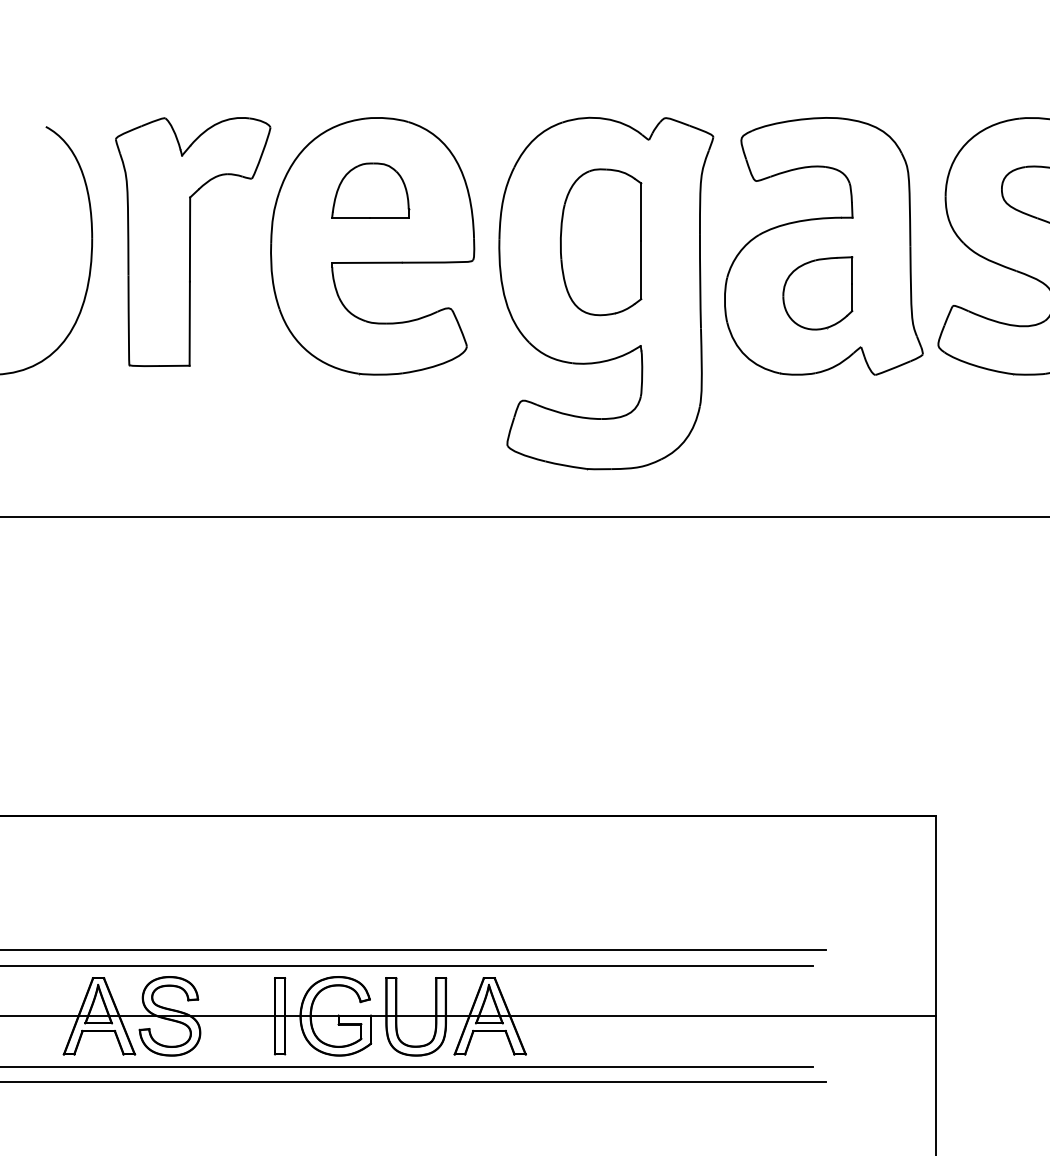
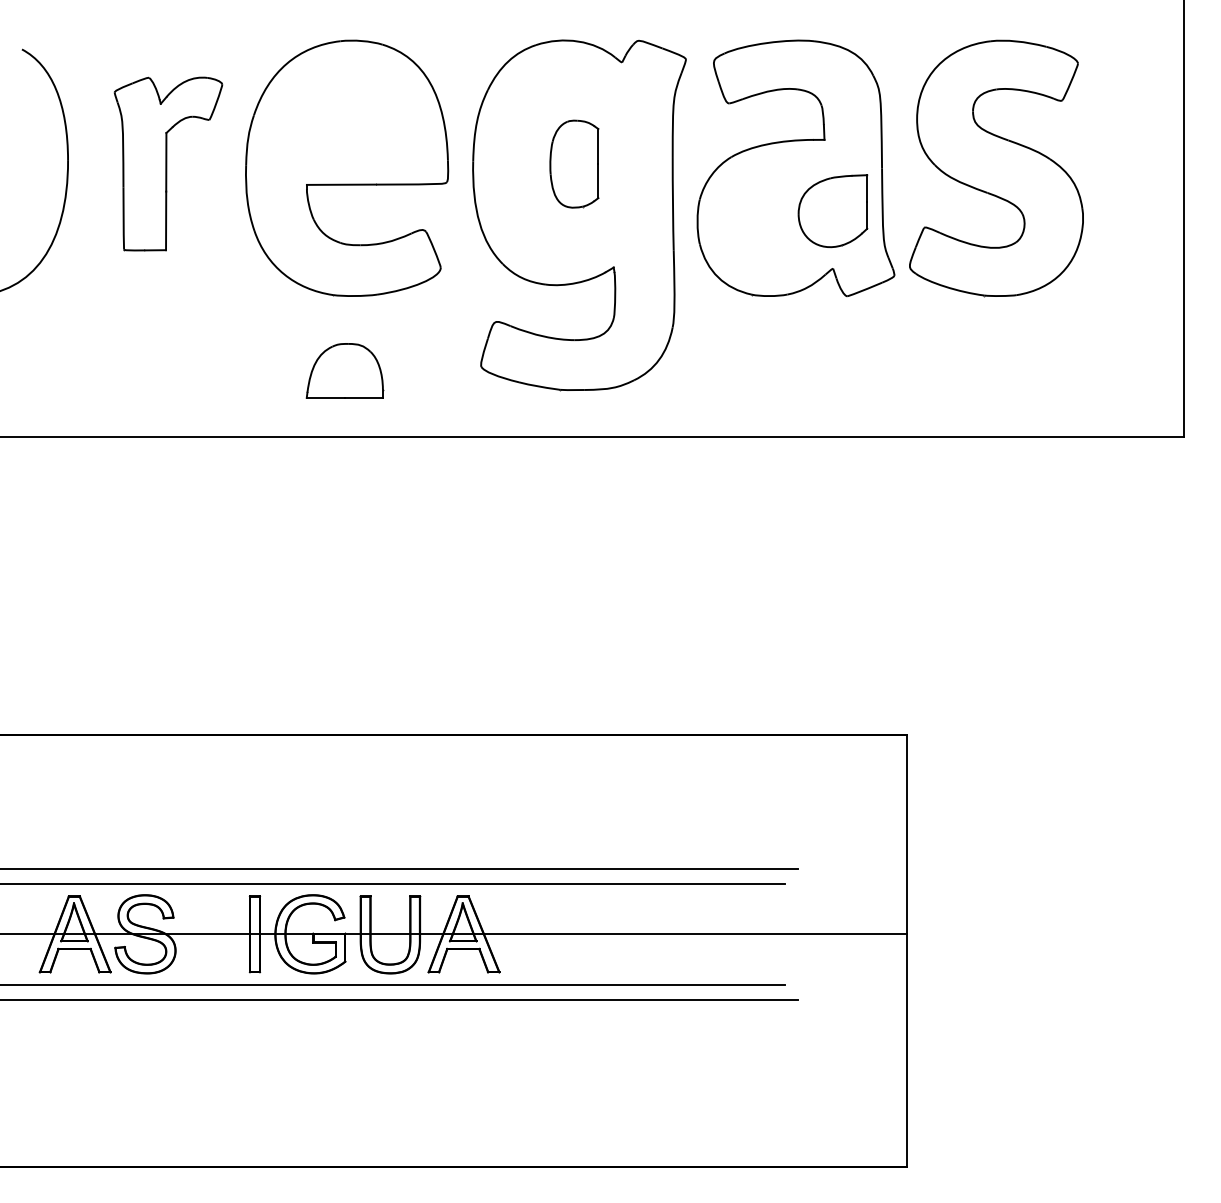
part: (370, 190) -> (344, 370), moved
part: (193, 241) -> (168, 163), size x0.7
part: (601, 241) -> (574, 163), size x0.6
part: (817, 293) -> (832, 211), moved

